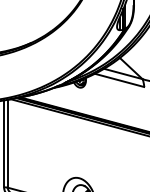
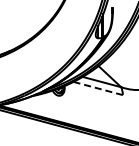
line: (119, 80) -> (98, 88), solid -> dashed

